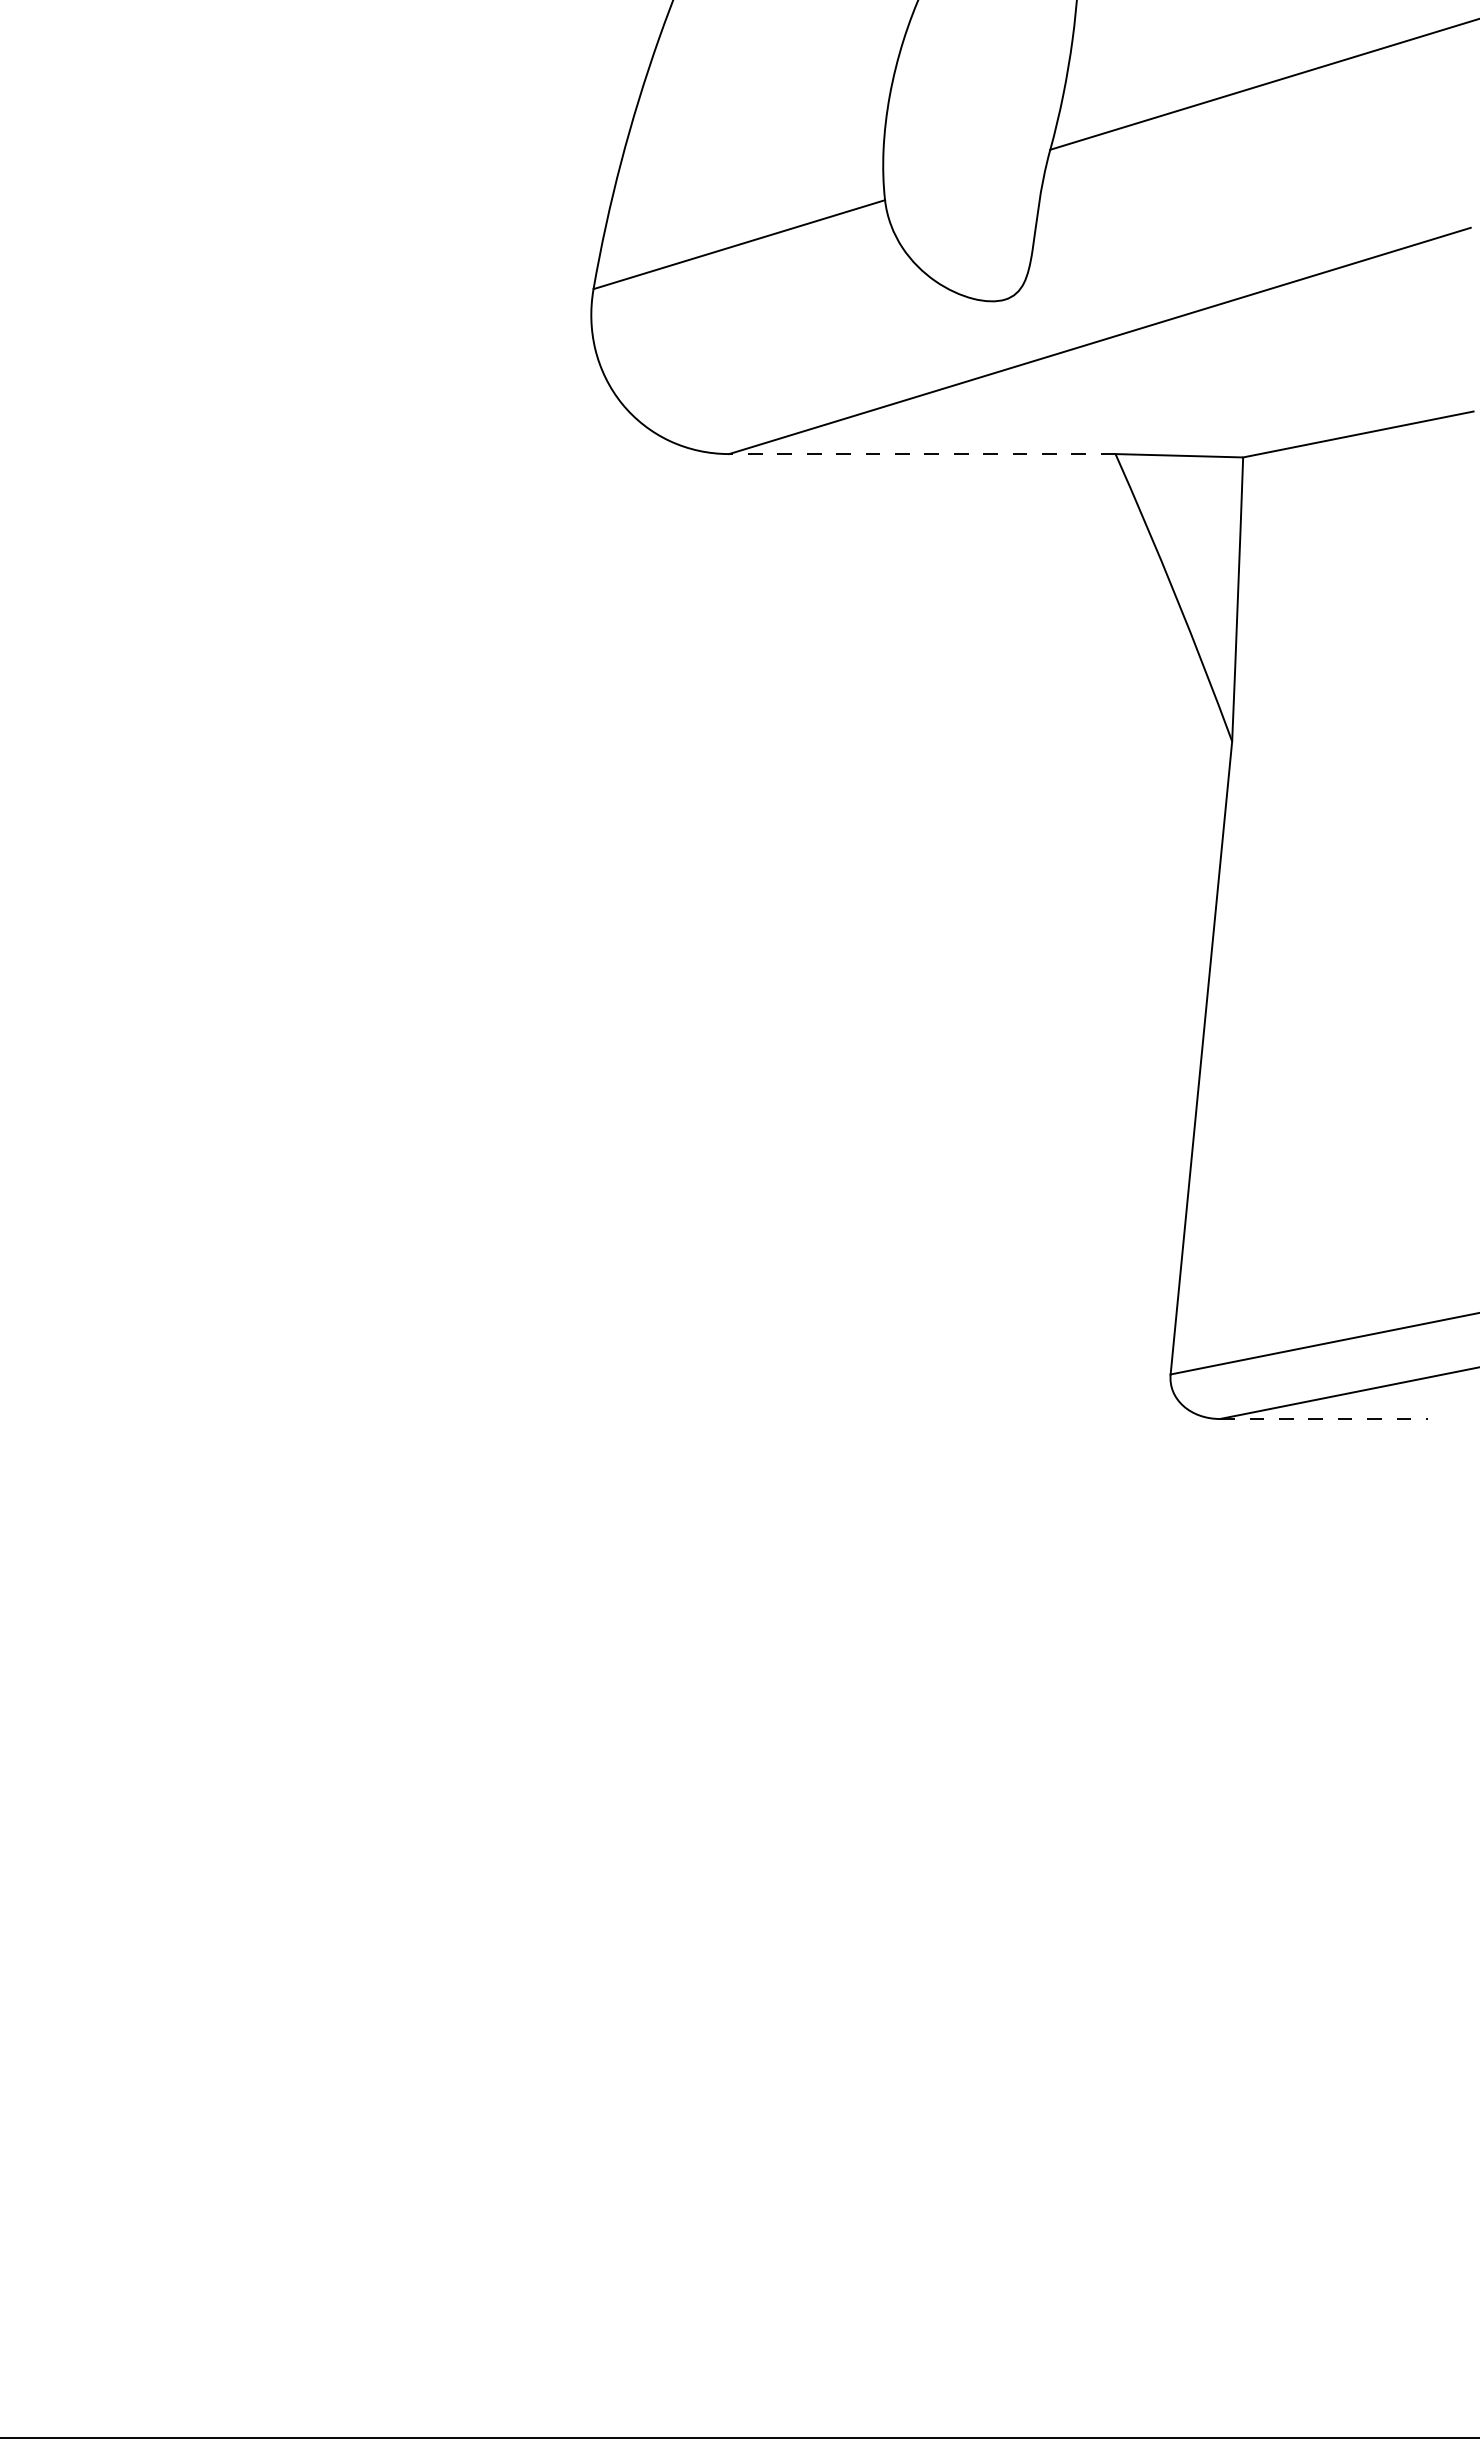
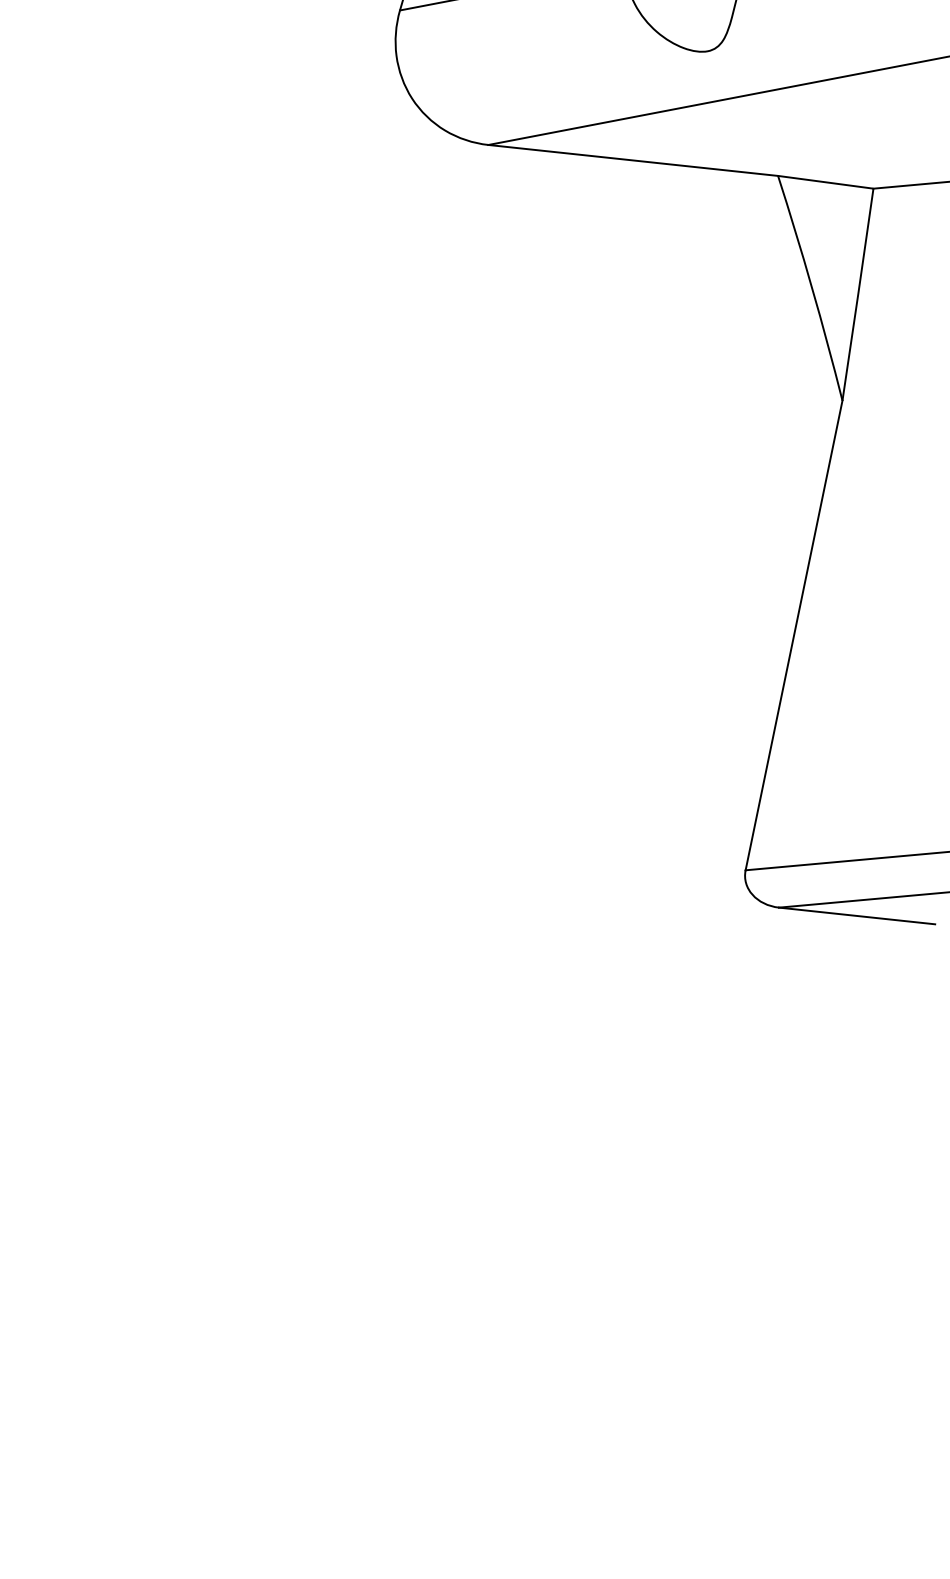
line: (921, 454) -> (632, 160), dashed -> solid
line: (1324, 1419) -> (857, 916), dashed -> solid

